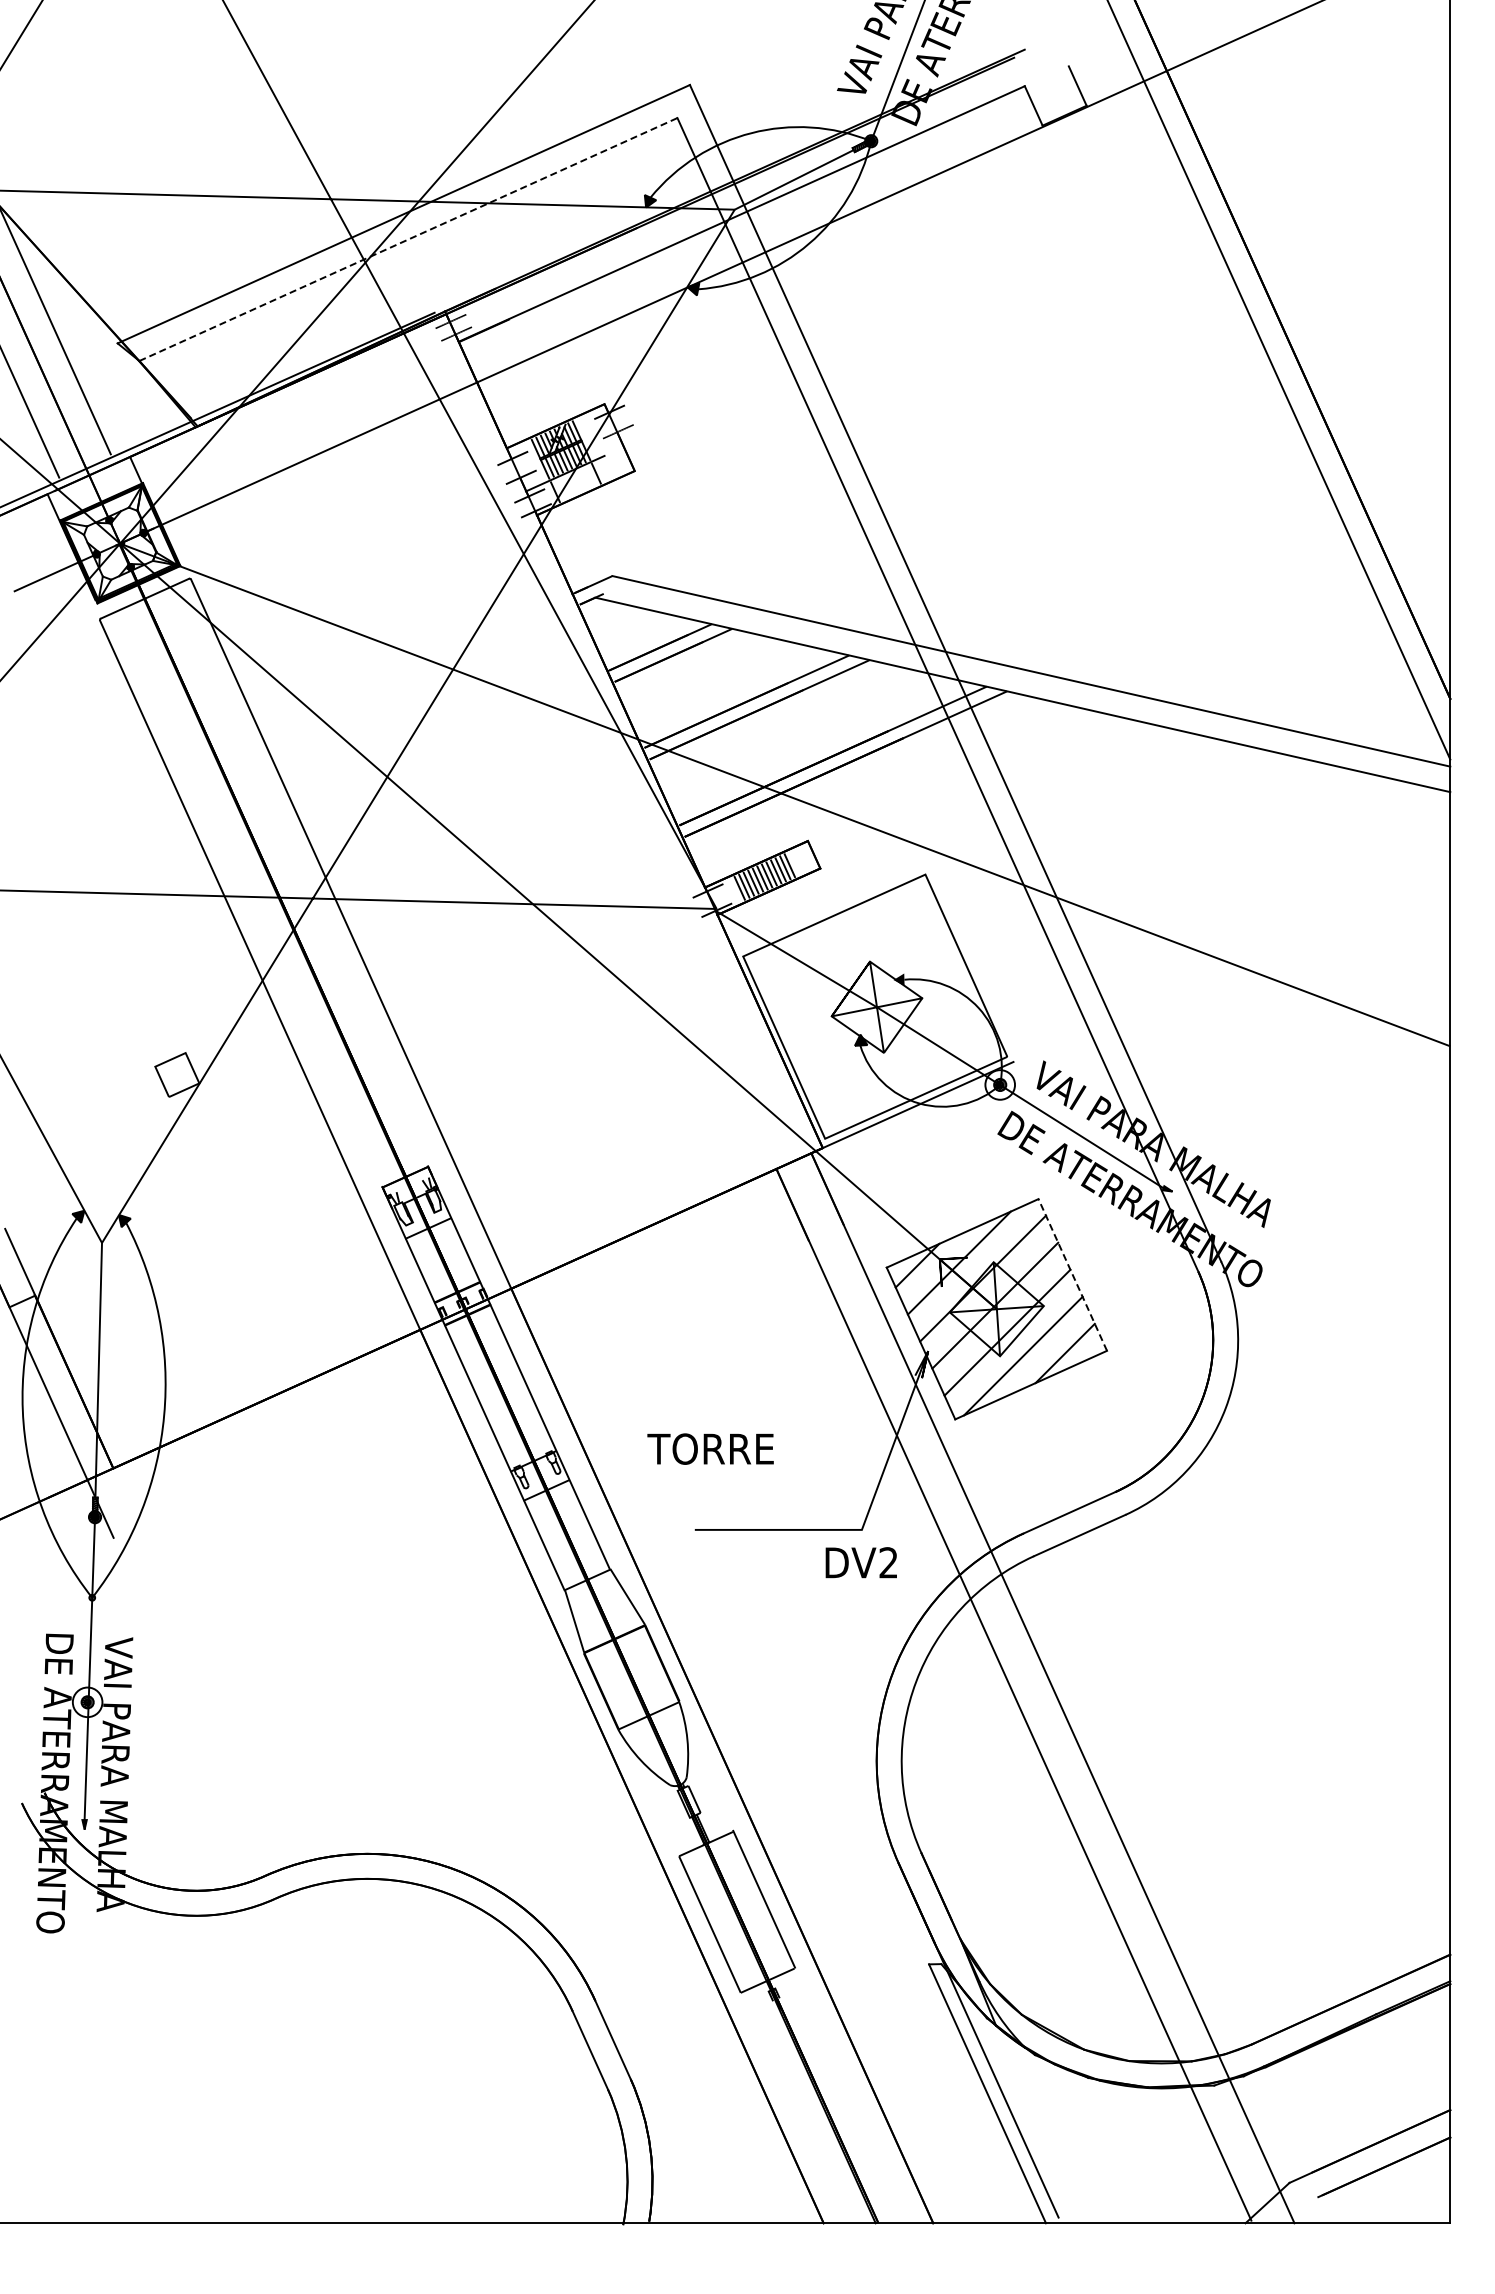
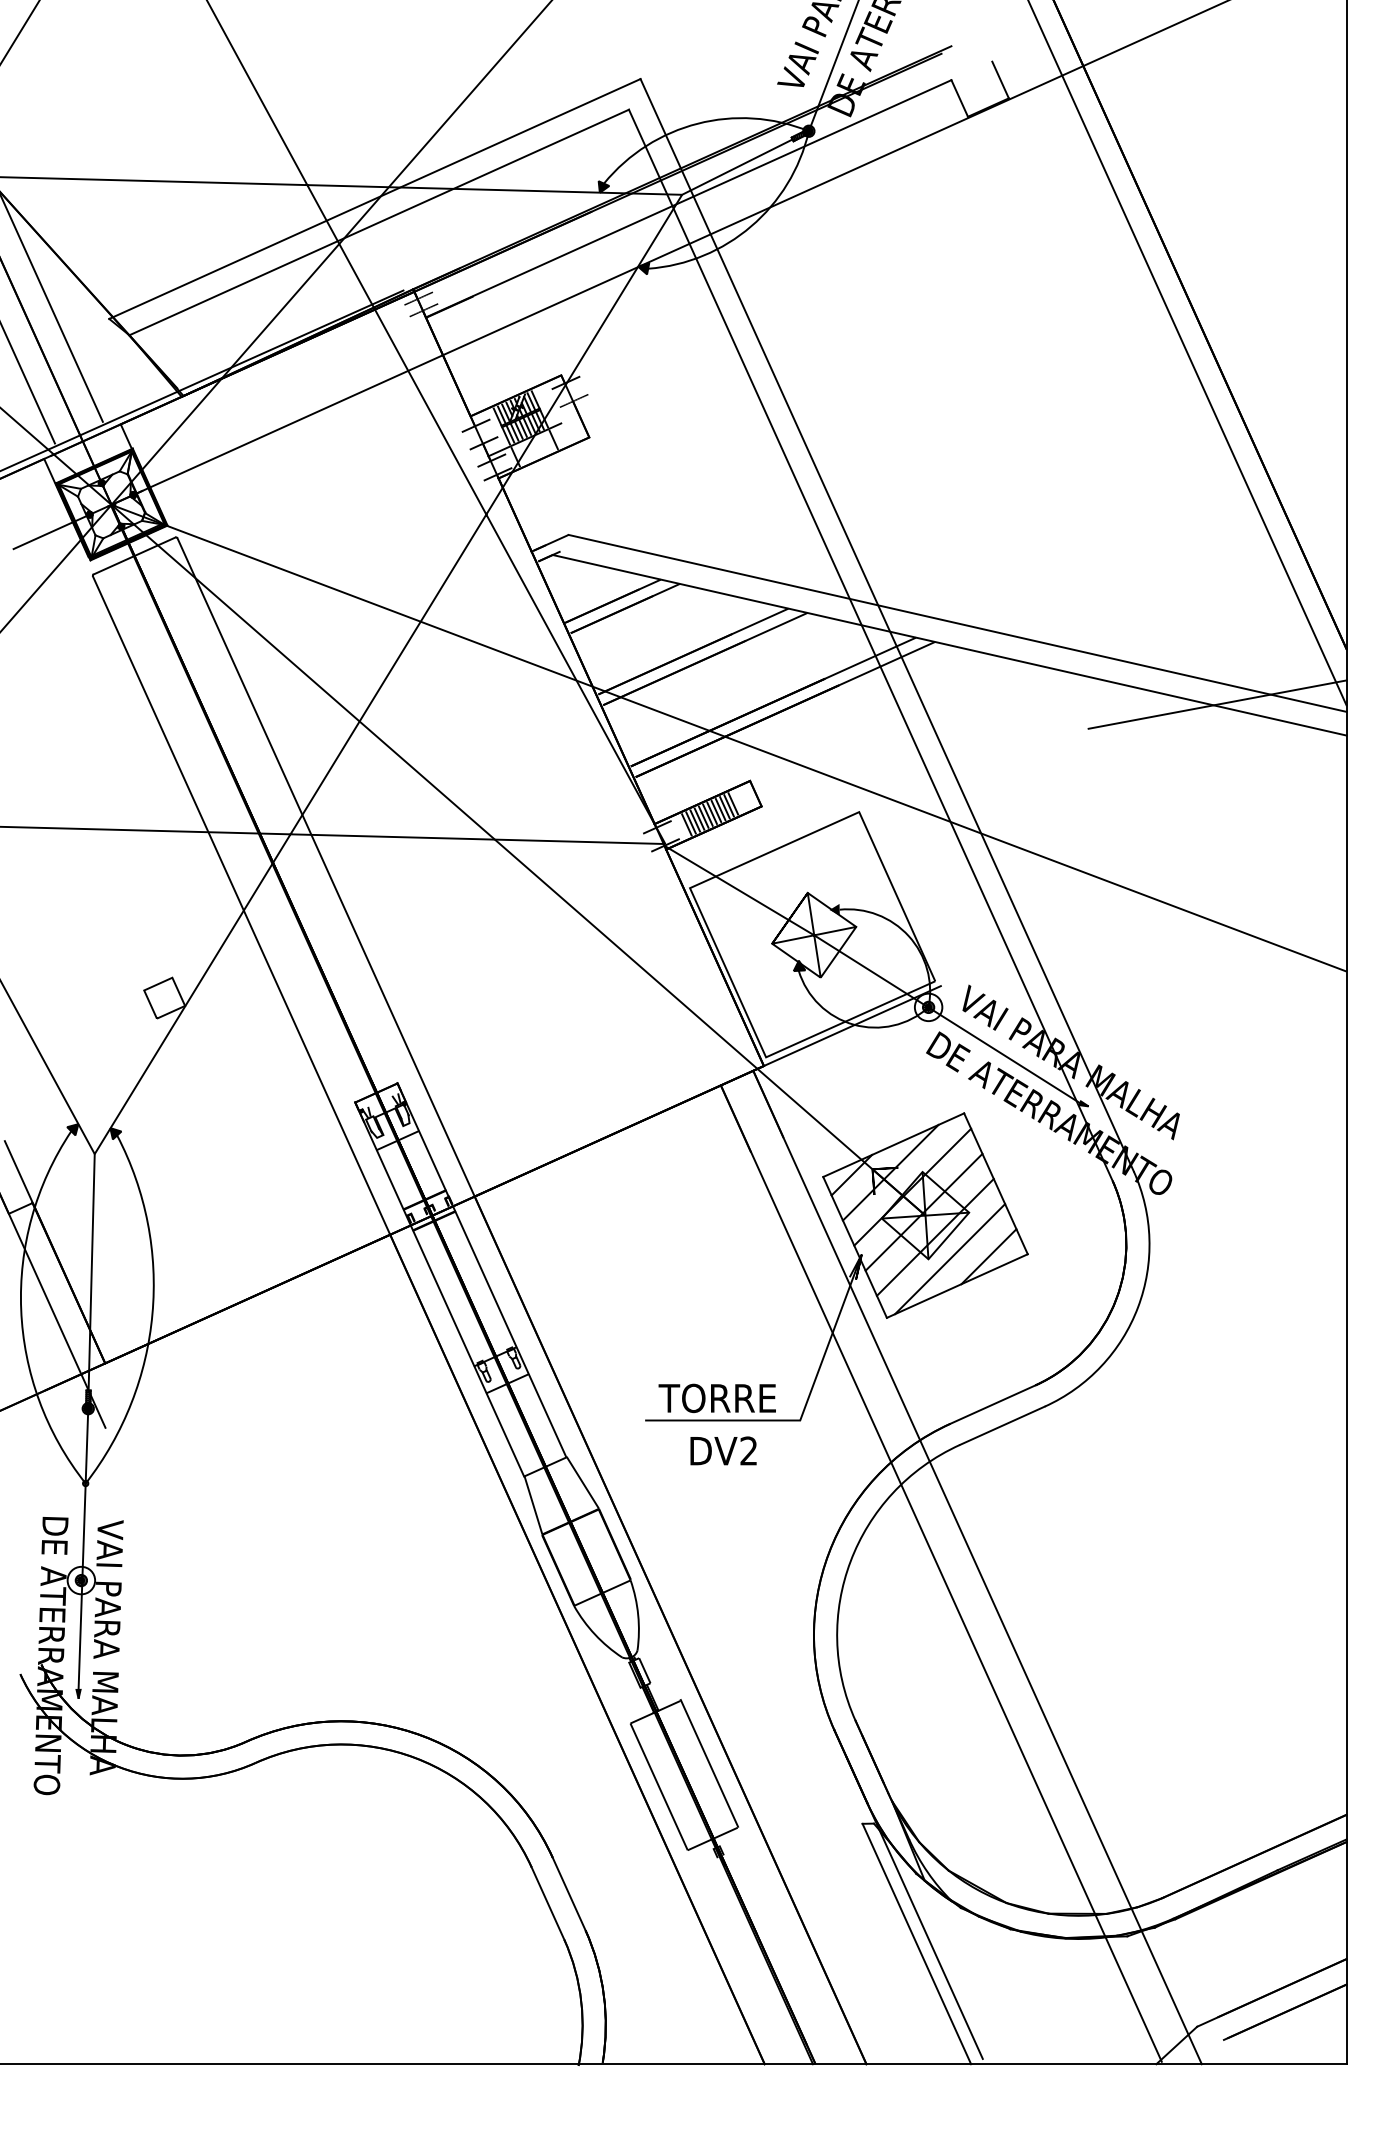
line: (408, 239) -> (379, 222), dashed -> solid
line: (1311, 758) -> (1217, 704), added
line: (1072, 1274) -> (995, 1183), dashed -> solid
text: (710, 1448) -> (717, 1397), moved
text: (860, 1562) -> (722, 1450), moved

